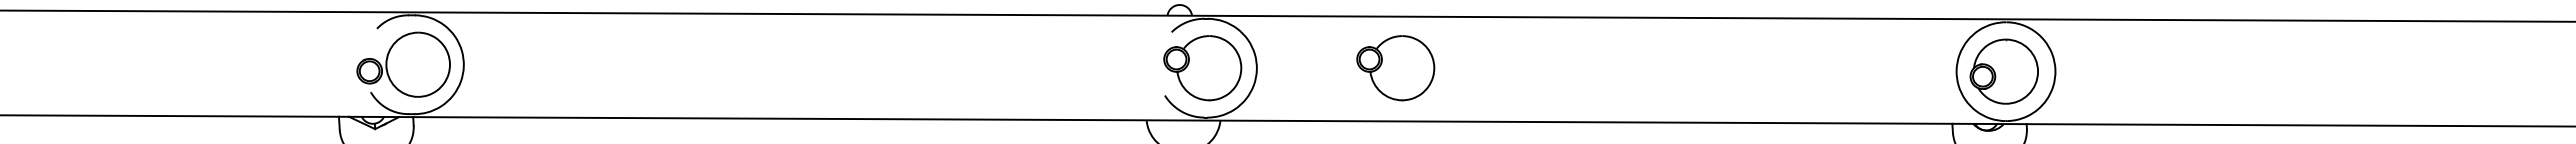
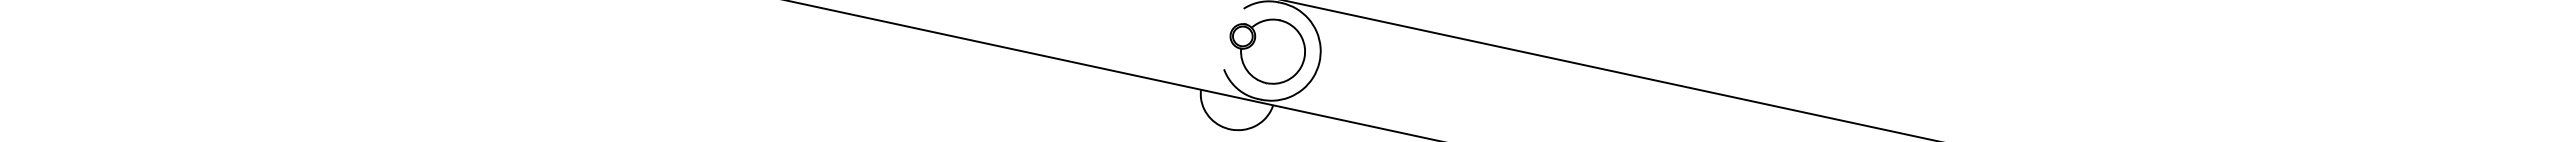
part: (1395, 68) -> (1455, 90), removed

